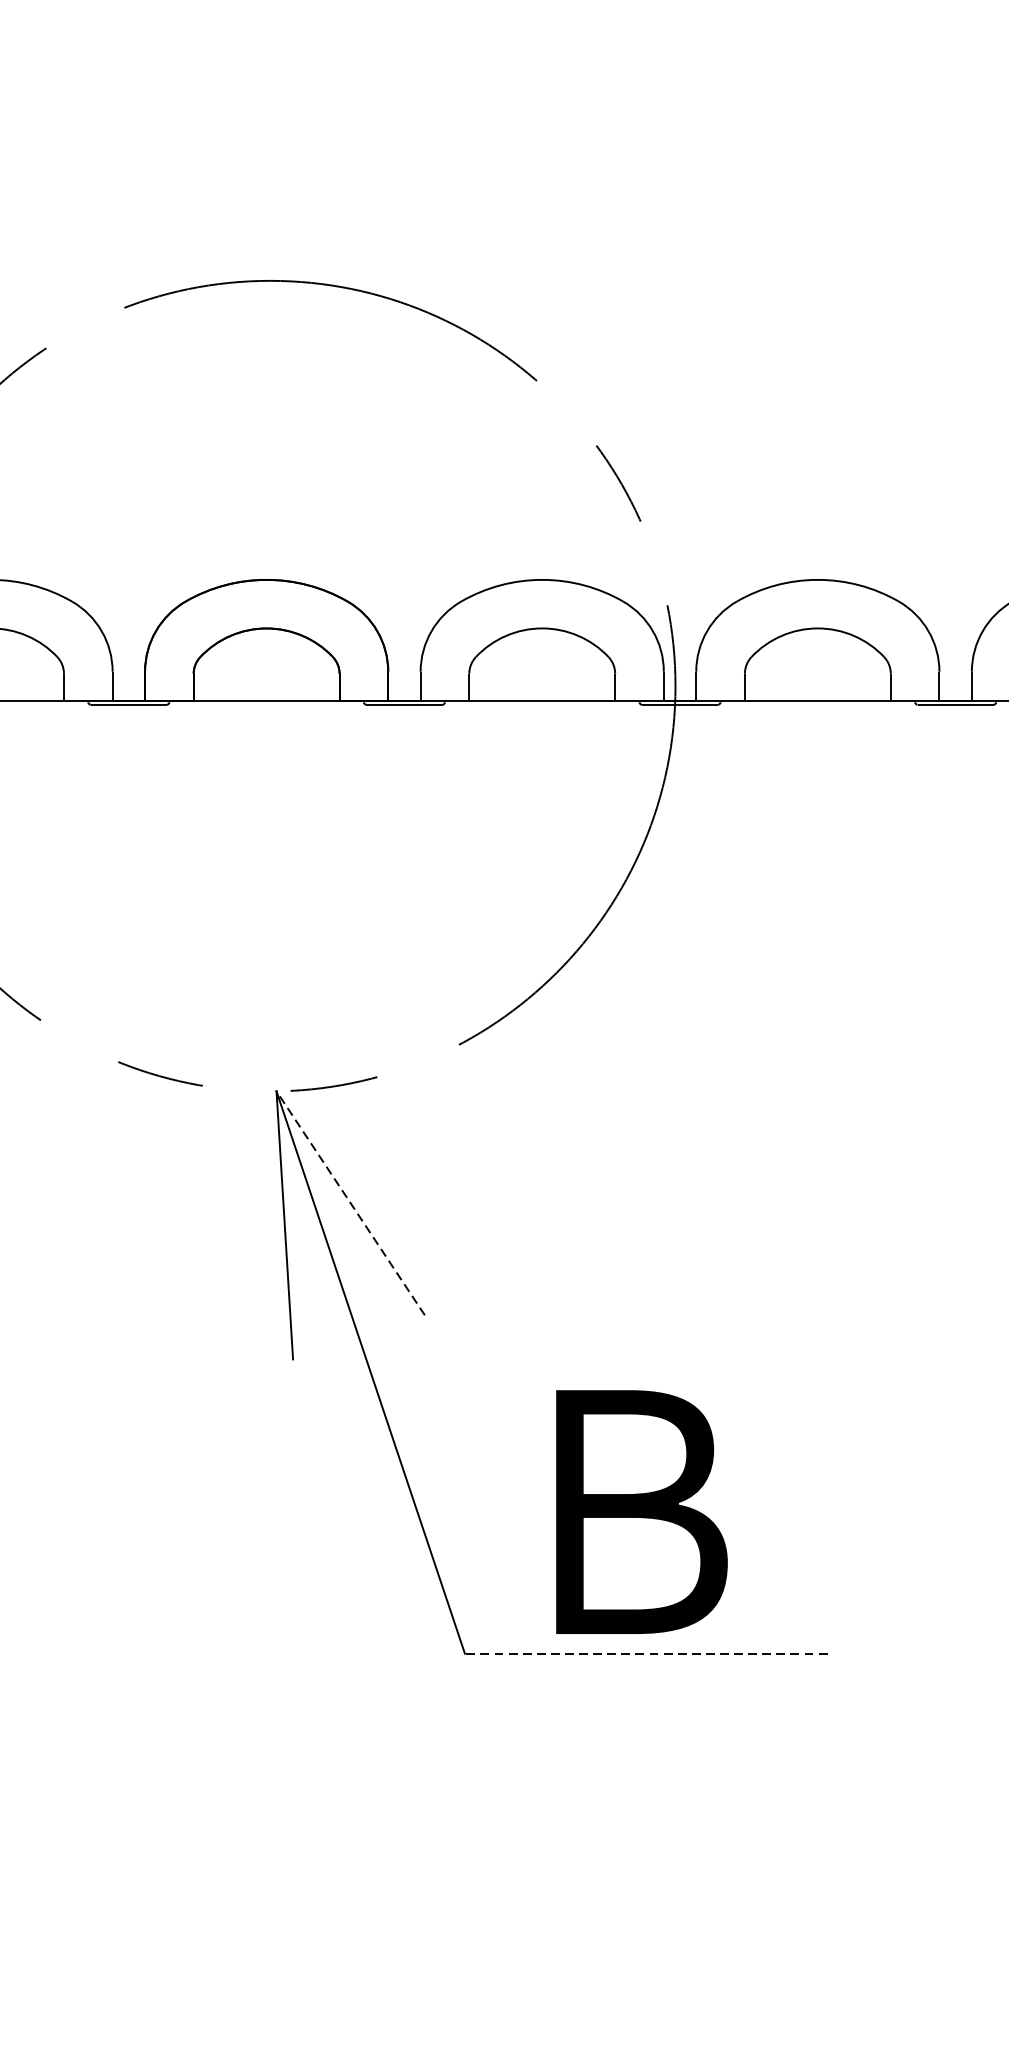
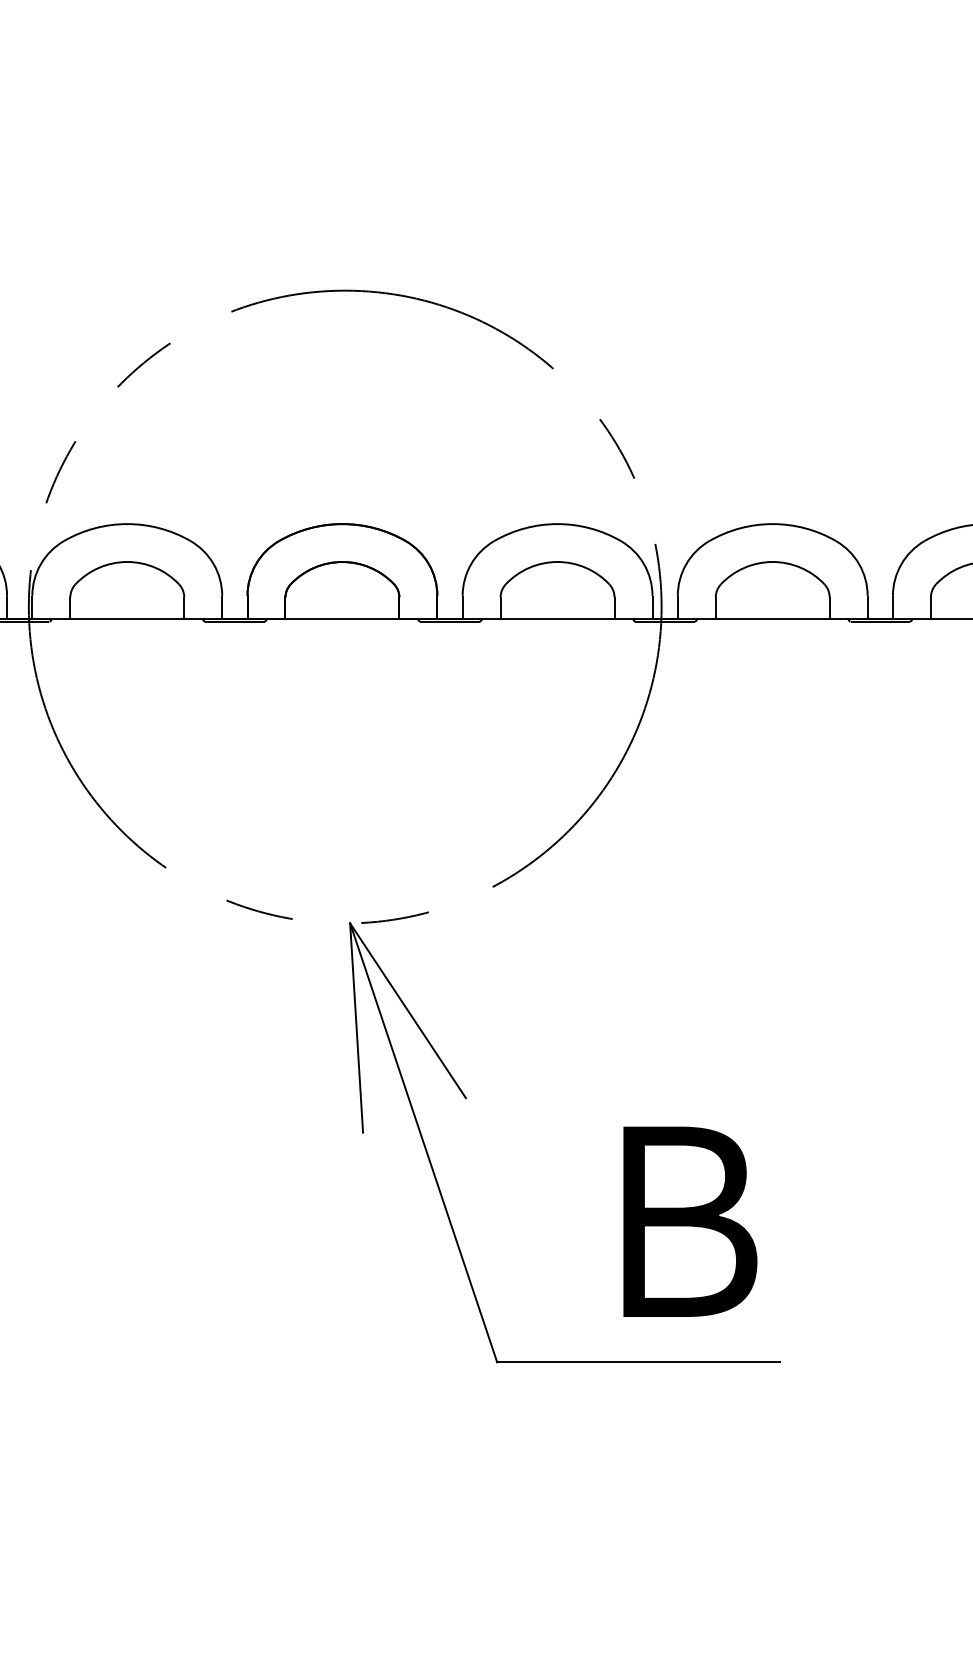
line: (351, 1202) -> (408, 1010), dashed -> solid
text: (642, 1511) -> (690, 1221), moved
line: (645, 1653) -> (638, 1362), dashed -> solid

